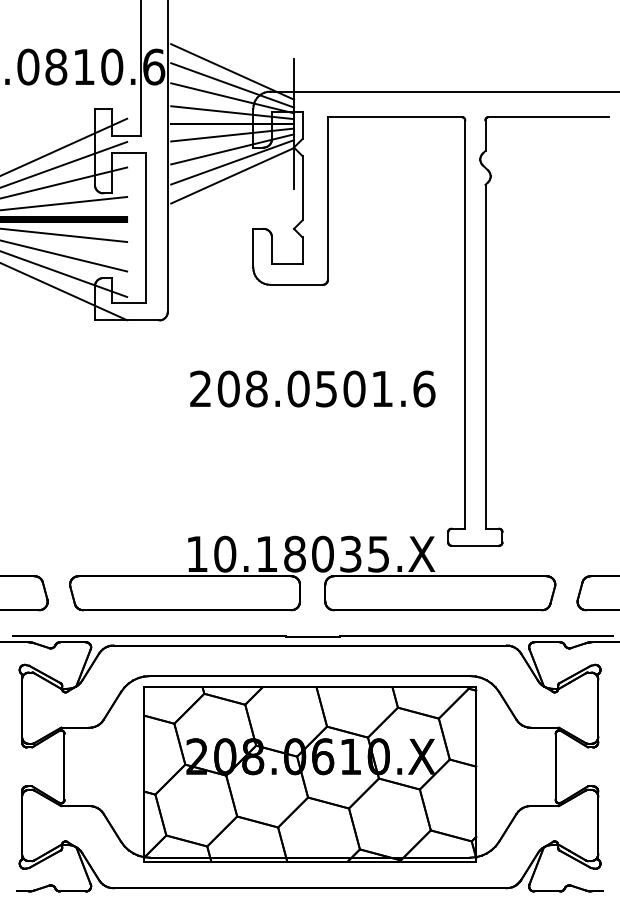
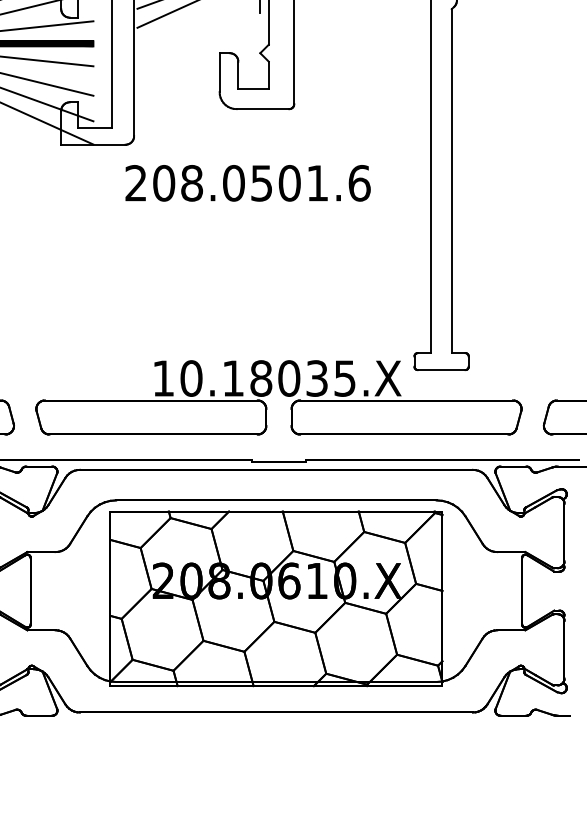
text: (312, 388) -> (247, 182), moved

